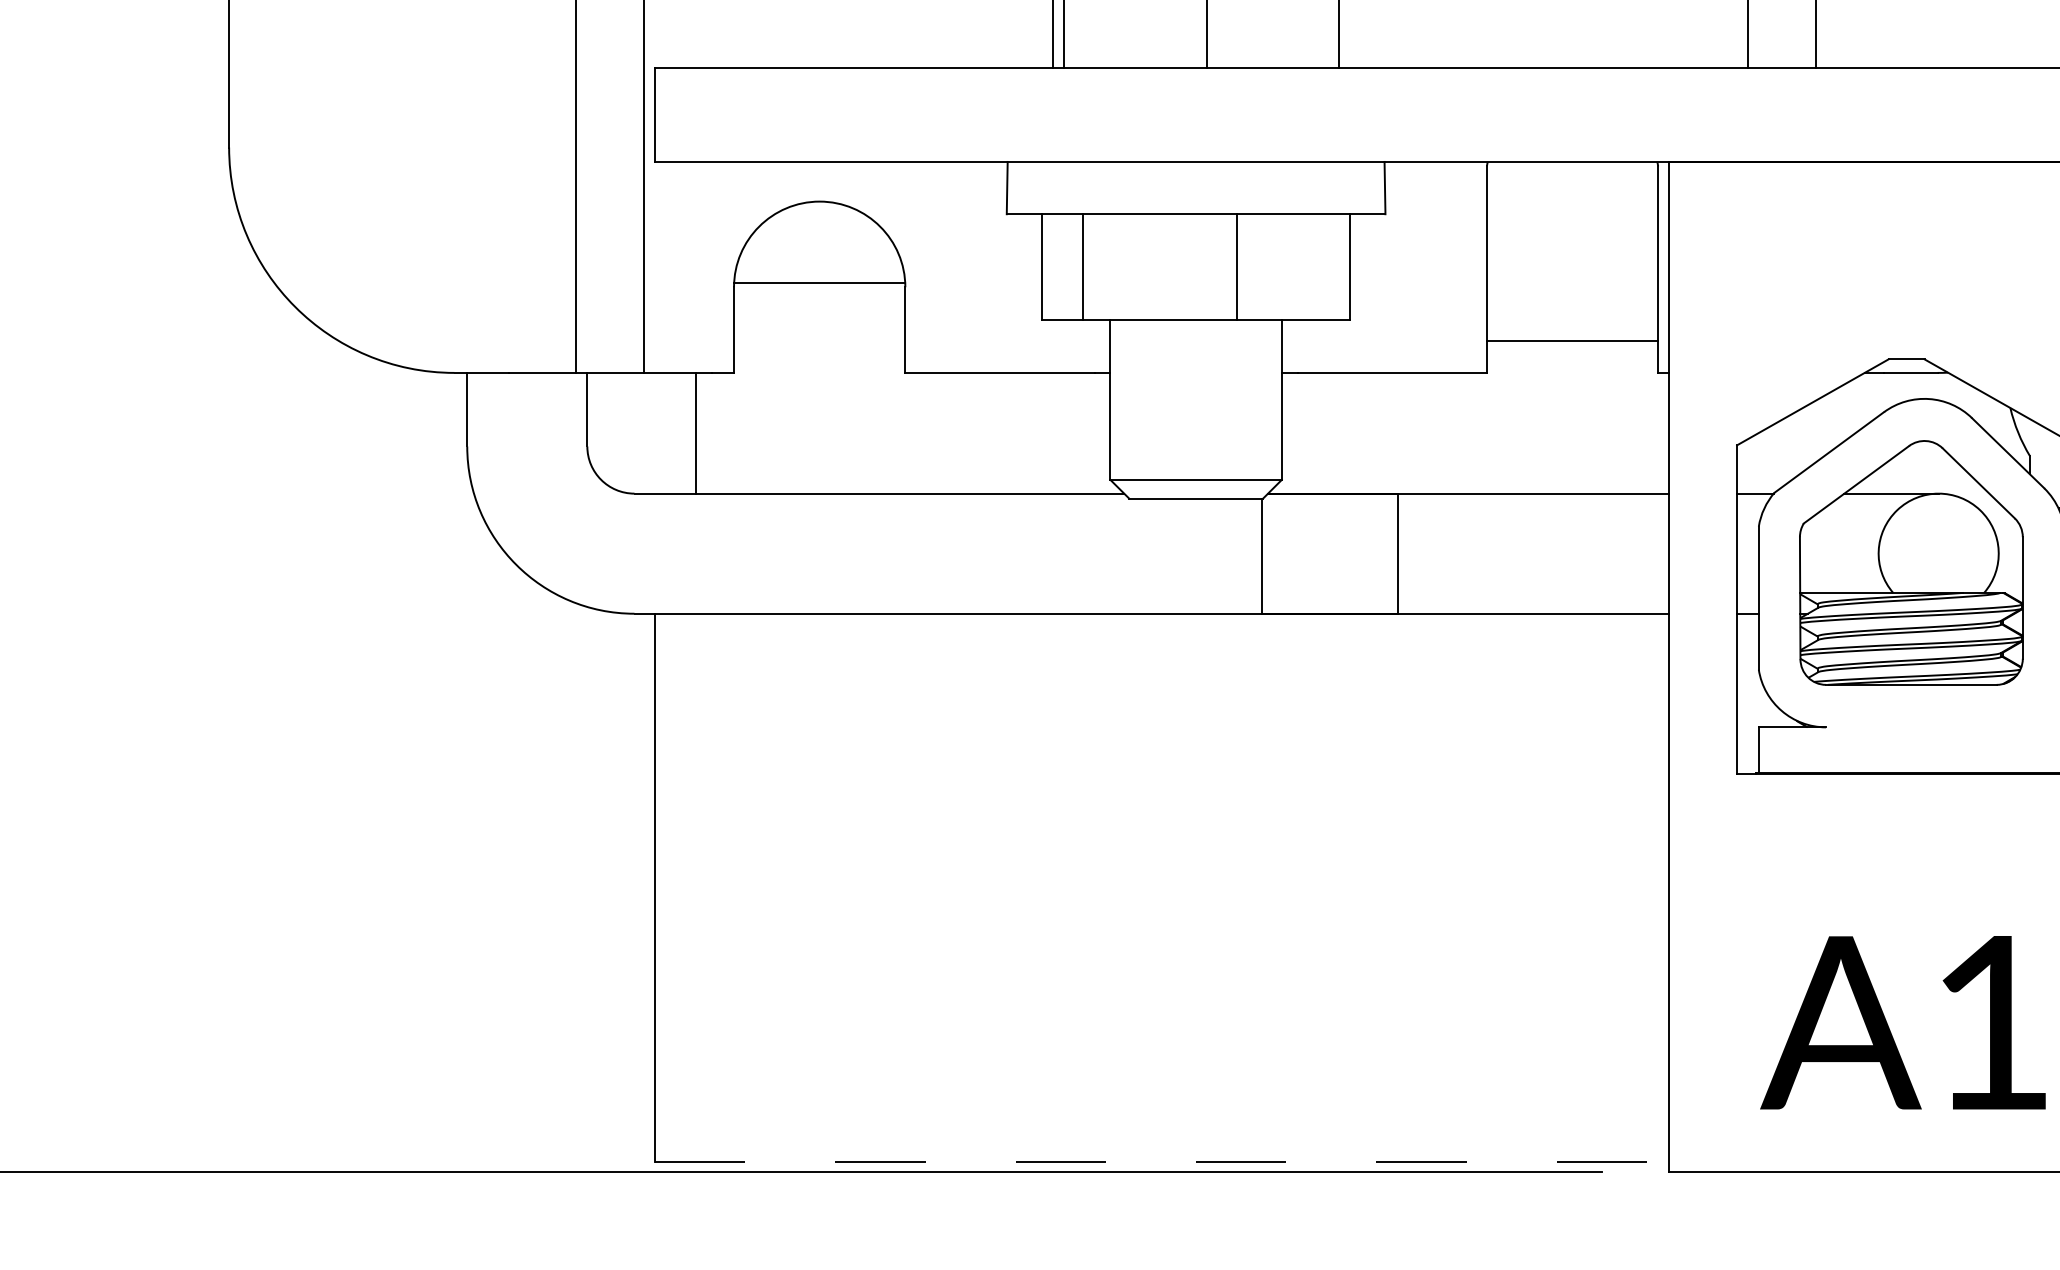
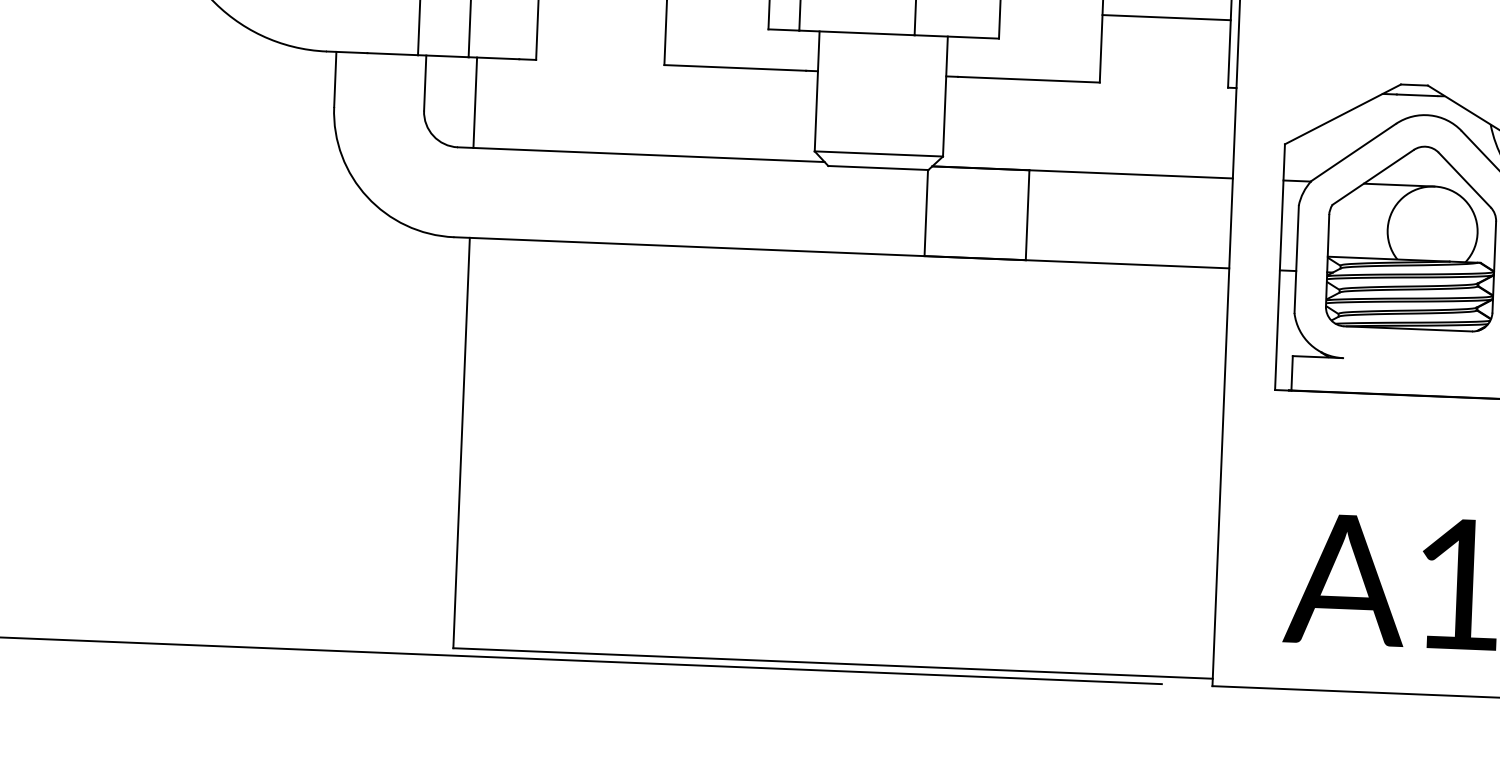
line: (1572, 340) -> (1166, 17), moved
line: (696, 432) -> (475, 102), moved
line: (1162, 1161) -> (833, 663), dashed -> solid

